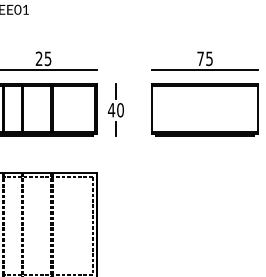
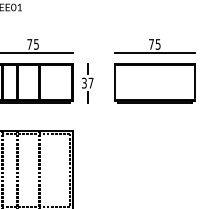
text: (38, 58) -> (29, 44), 25 -> 75
text: (115, 110) -> (87, 83), 40 -> 37

